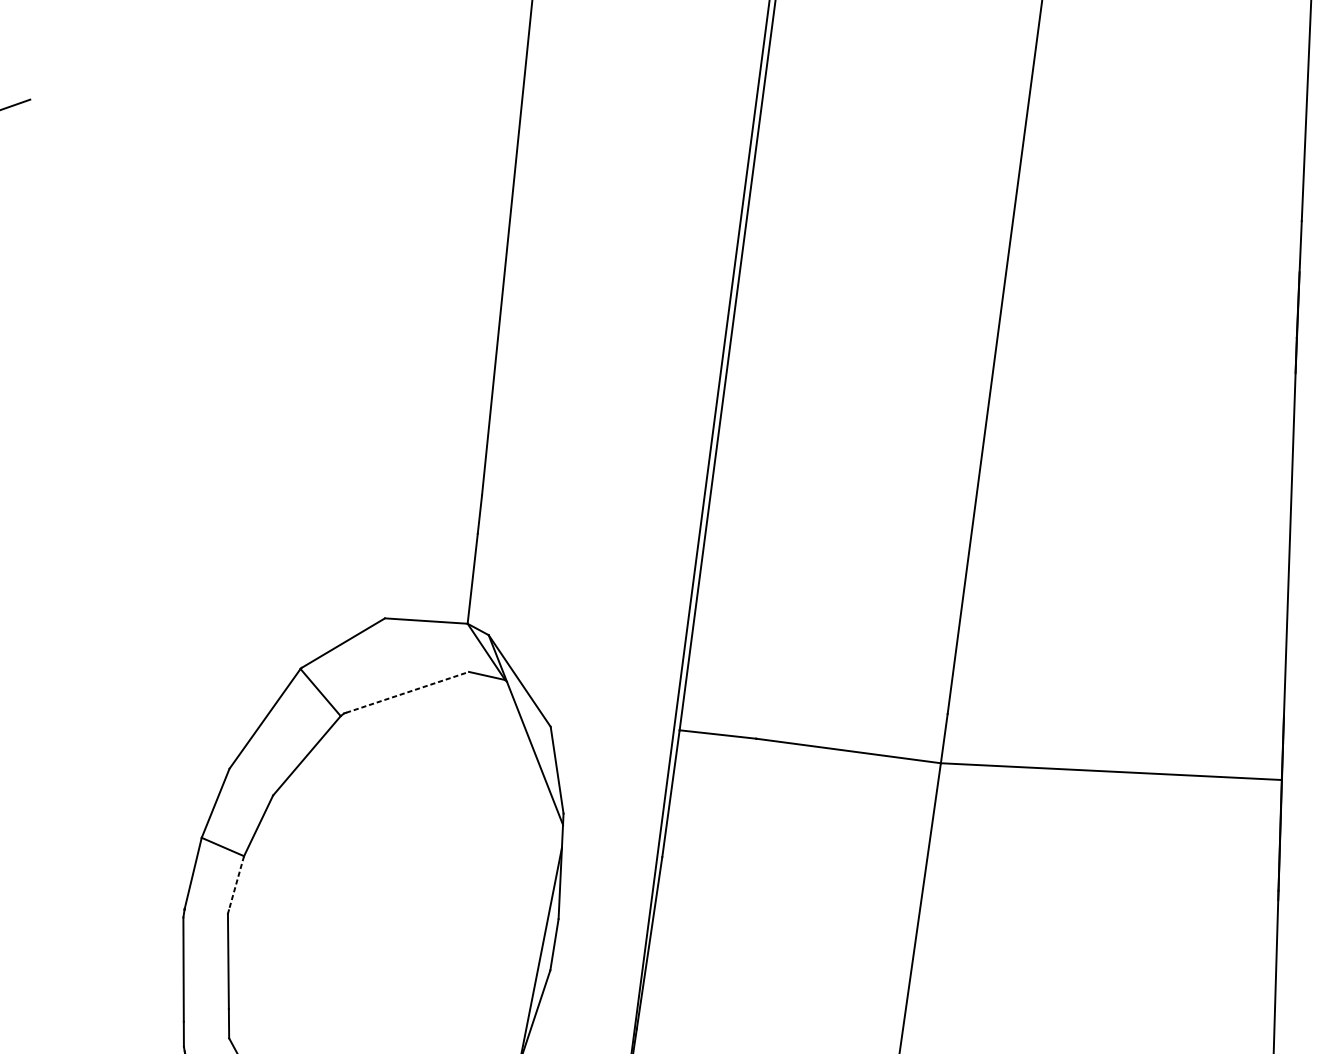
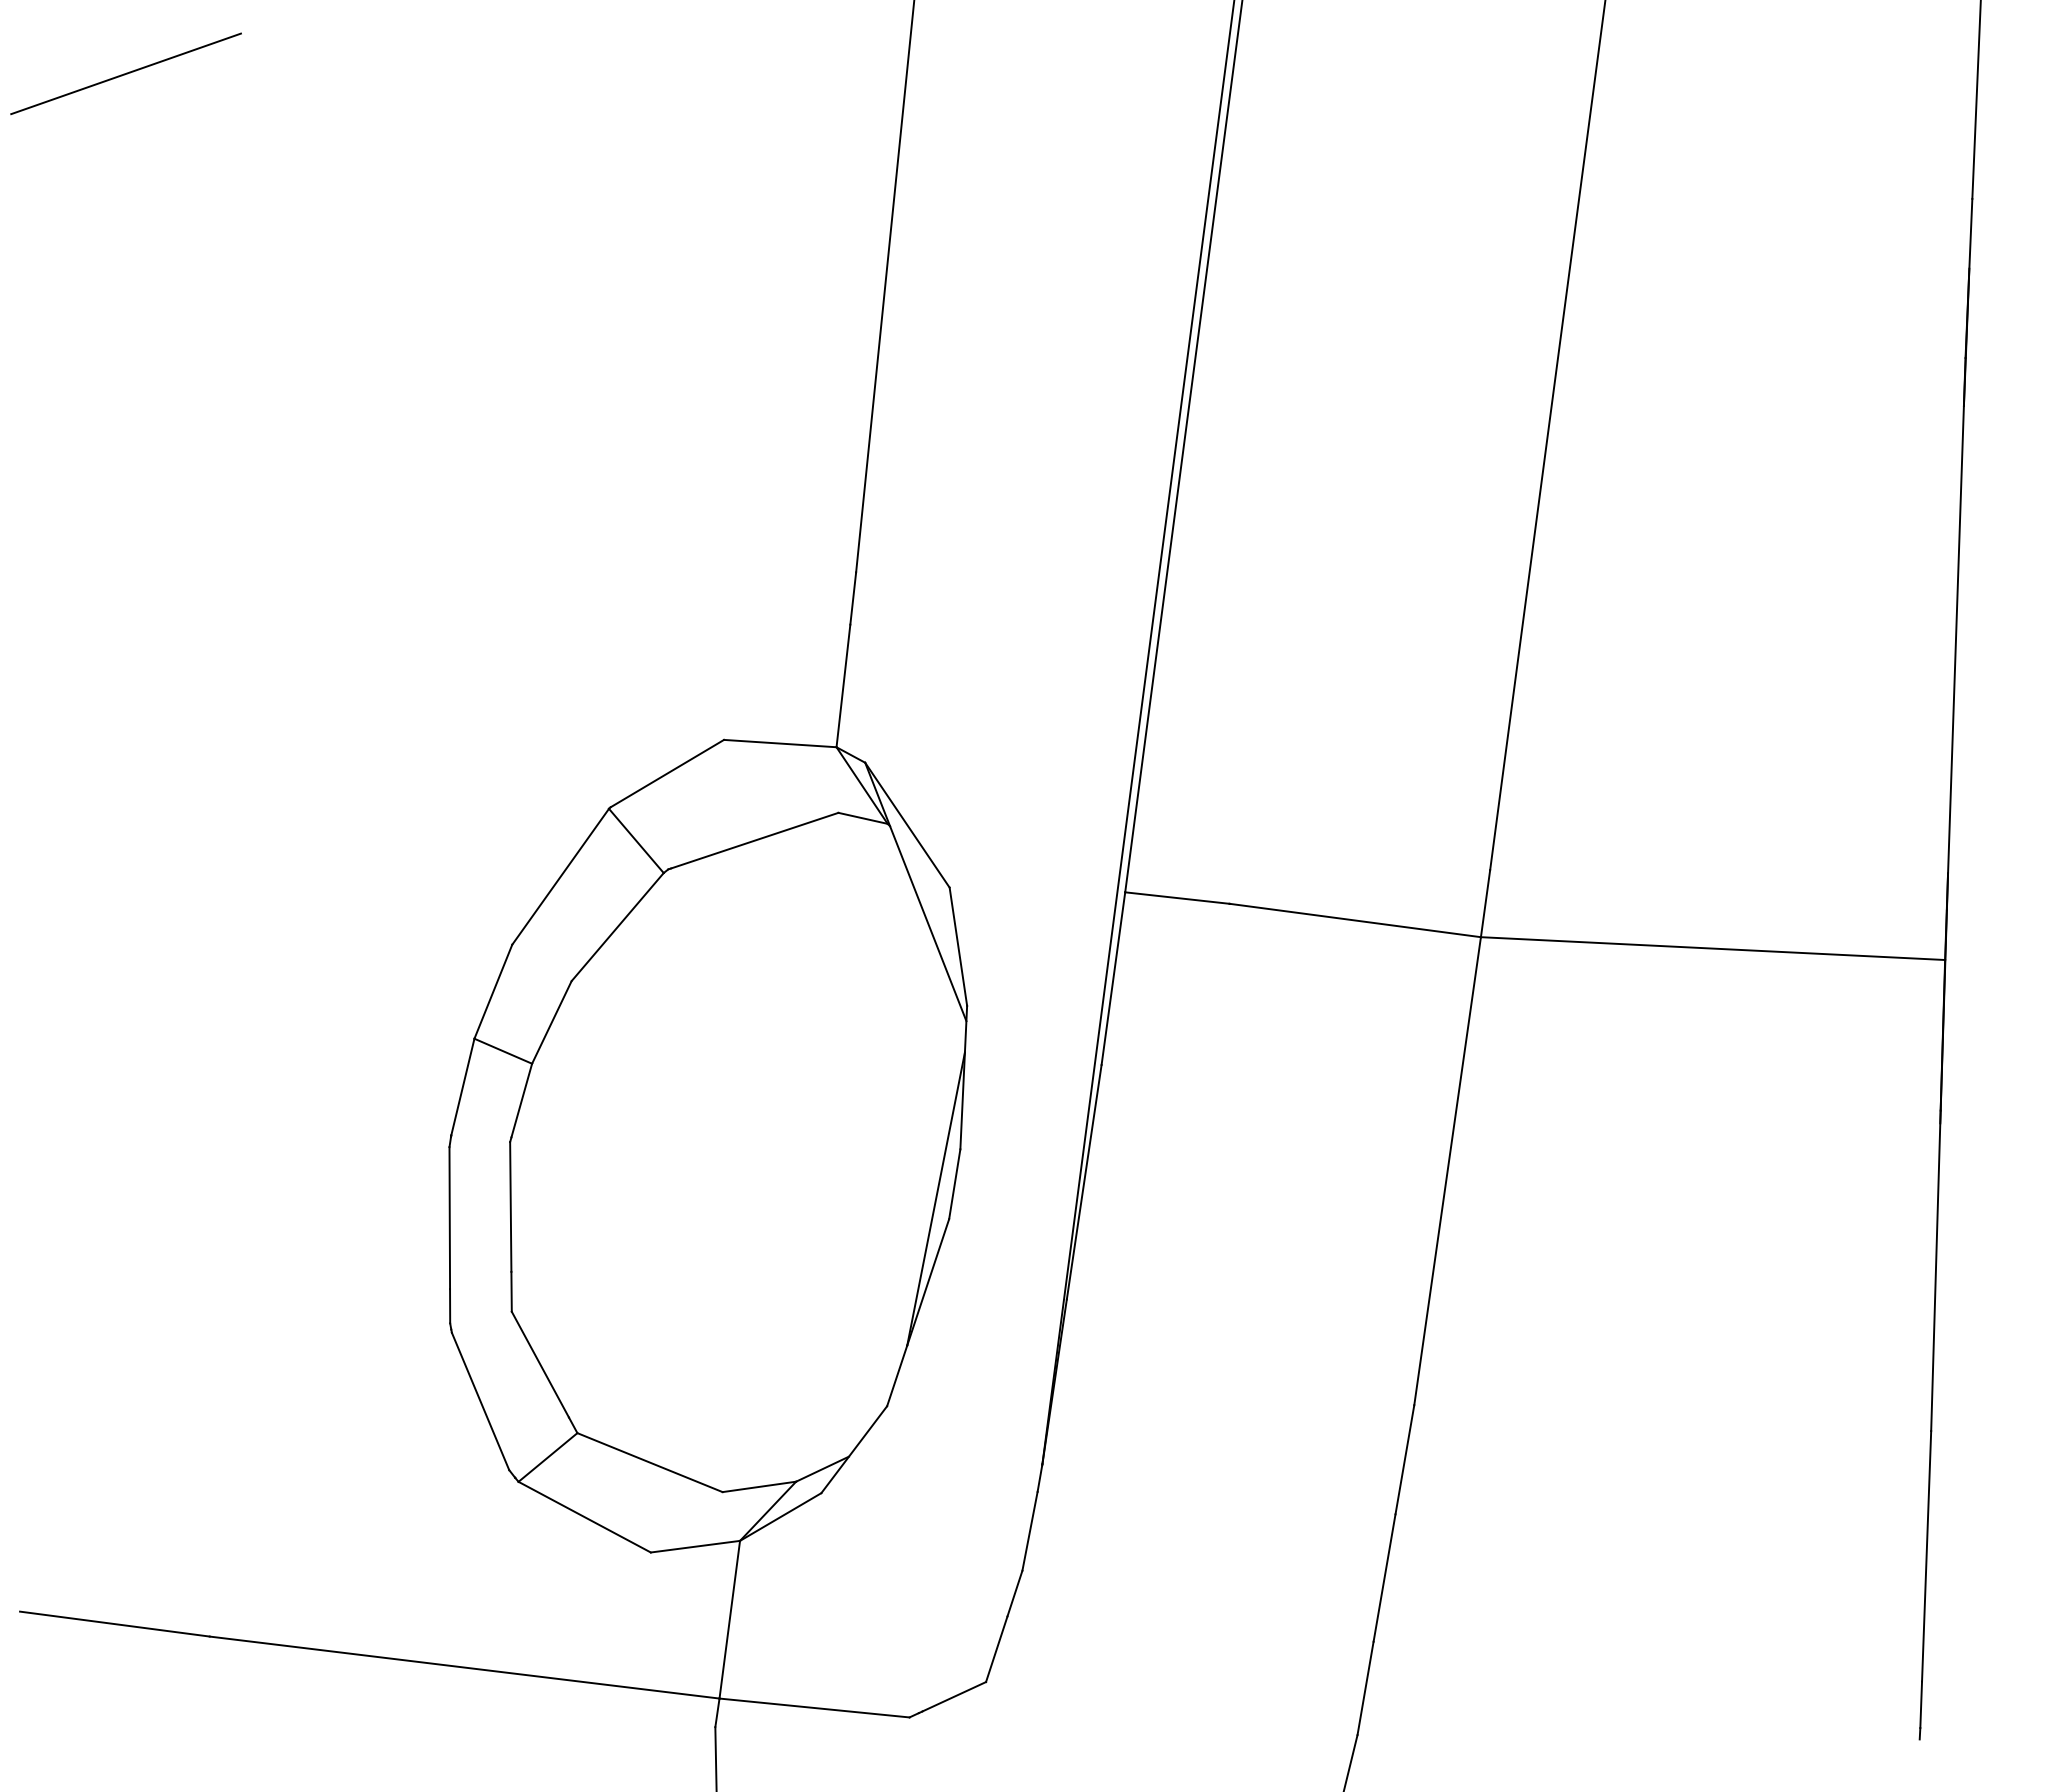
line: (408, 692) -> (755, 840), dashed -> solid
line: (236, 883) -> (521, 1101), dashed -> solid

